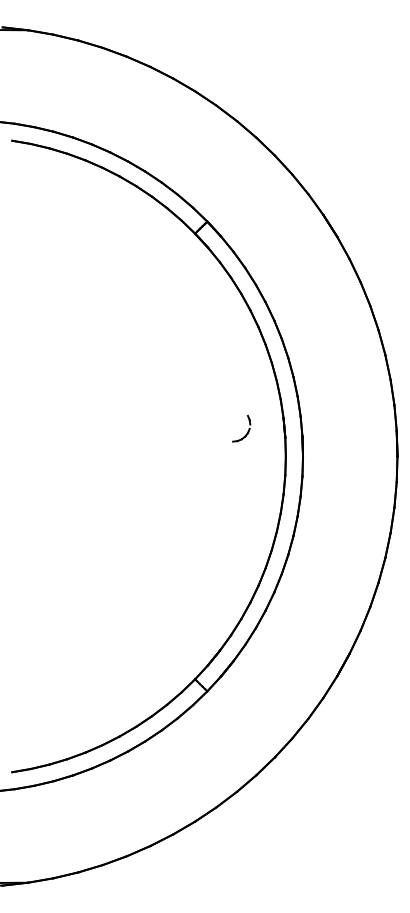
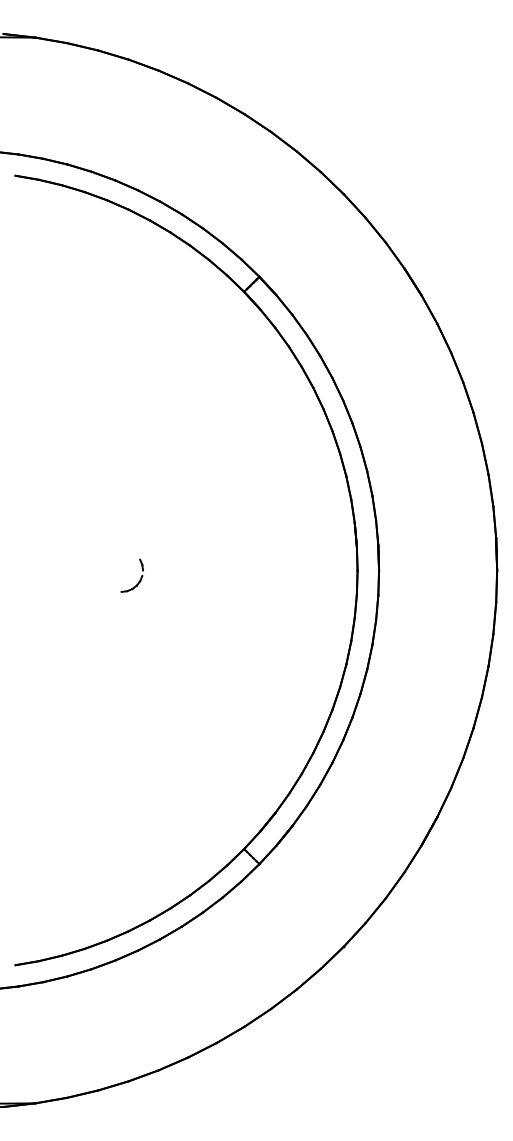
part: (247, 431) -> (139, 579), moved

